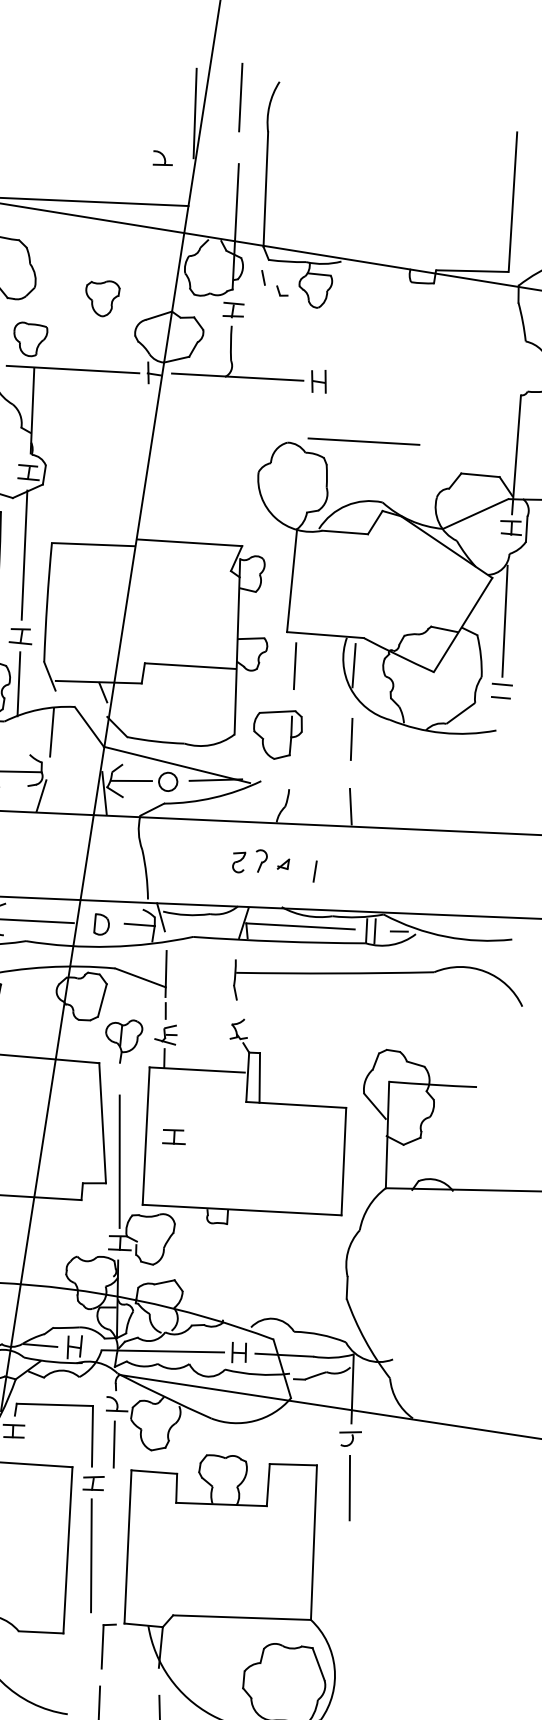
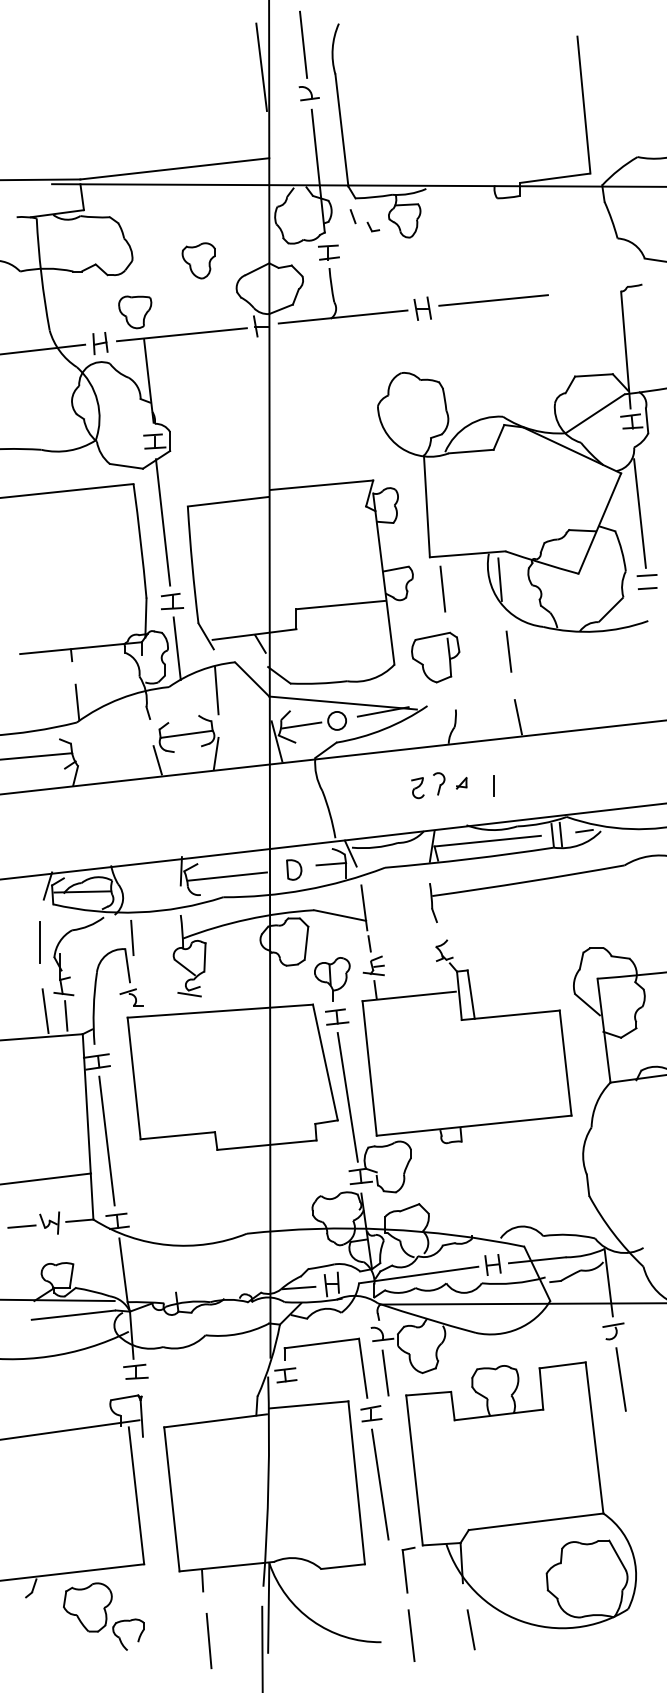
part: (162, 158) -> (308, 93), moved
line: (363, 441) -> (493, 300), moved
part: (174, 1136) -> (337, 1016), moved

